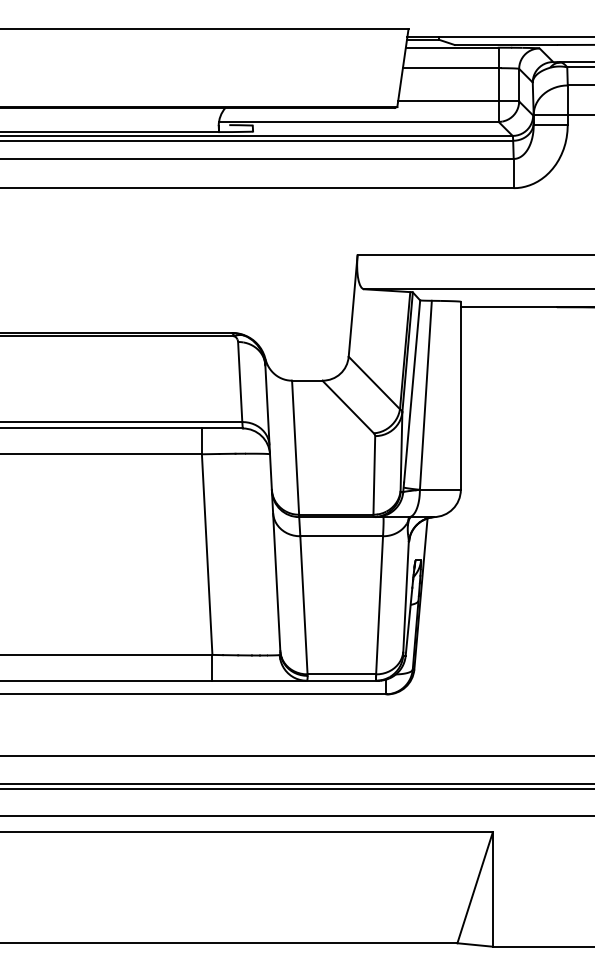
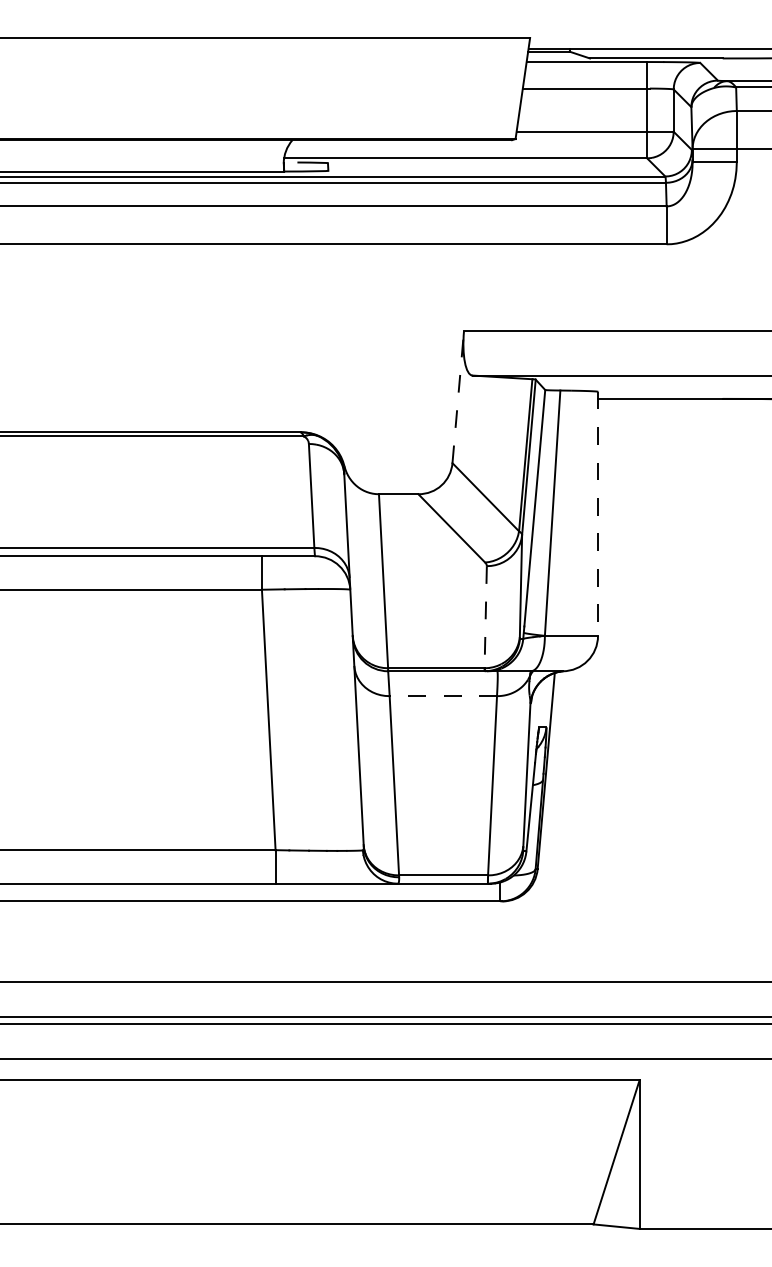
line: (353, 305) -> (458, 396), solid -> dashed
line: (460, 396) -> (597, 514), solid -> dashed
line: (374, 475) -> (485, 617), solid -> dashed
line: (341, 536) -> (443, 696), solid -> dashed

